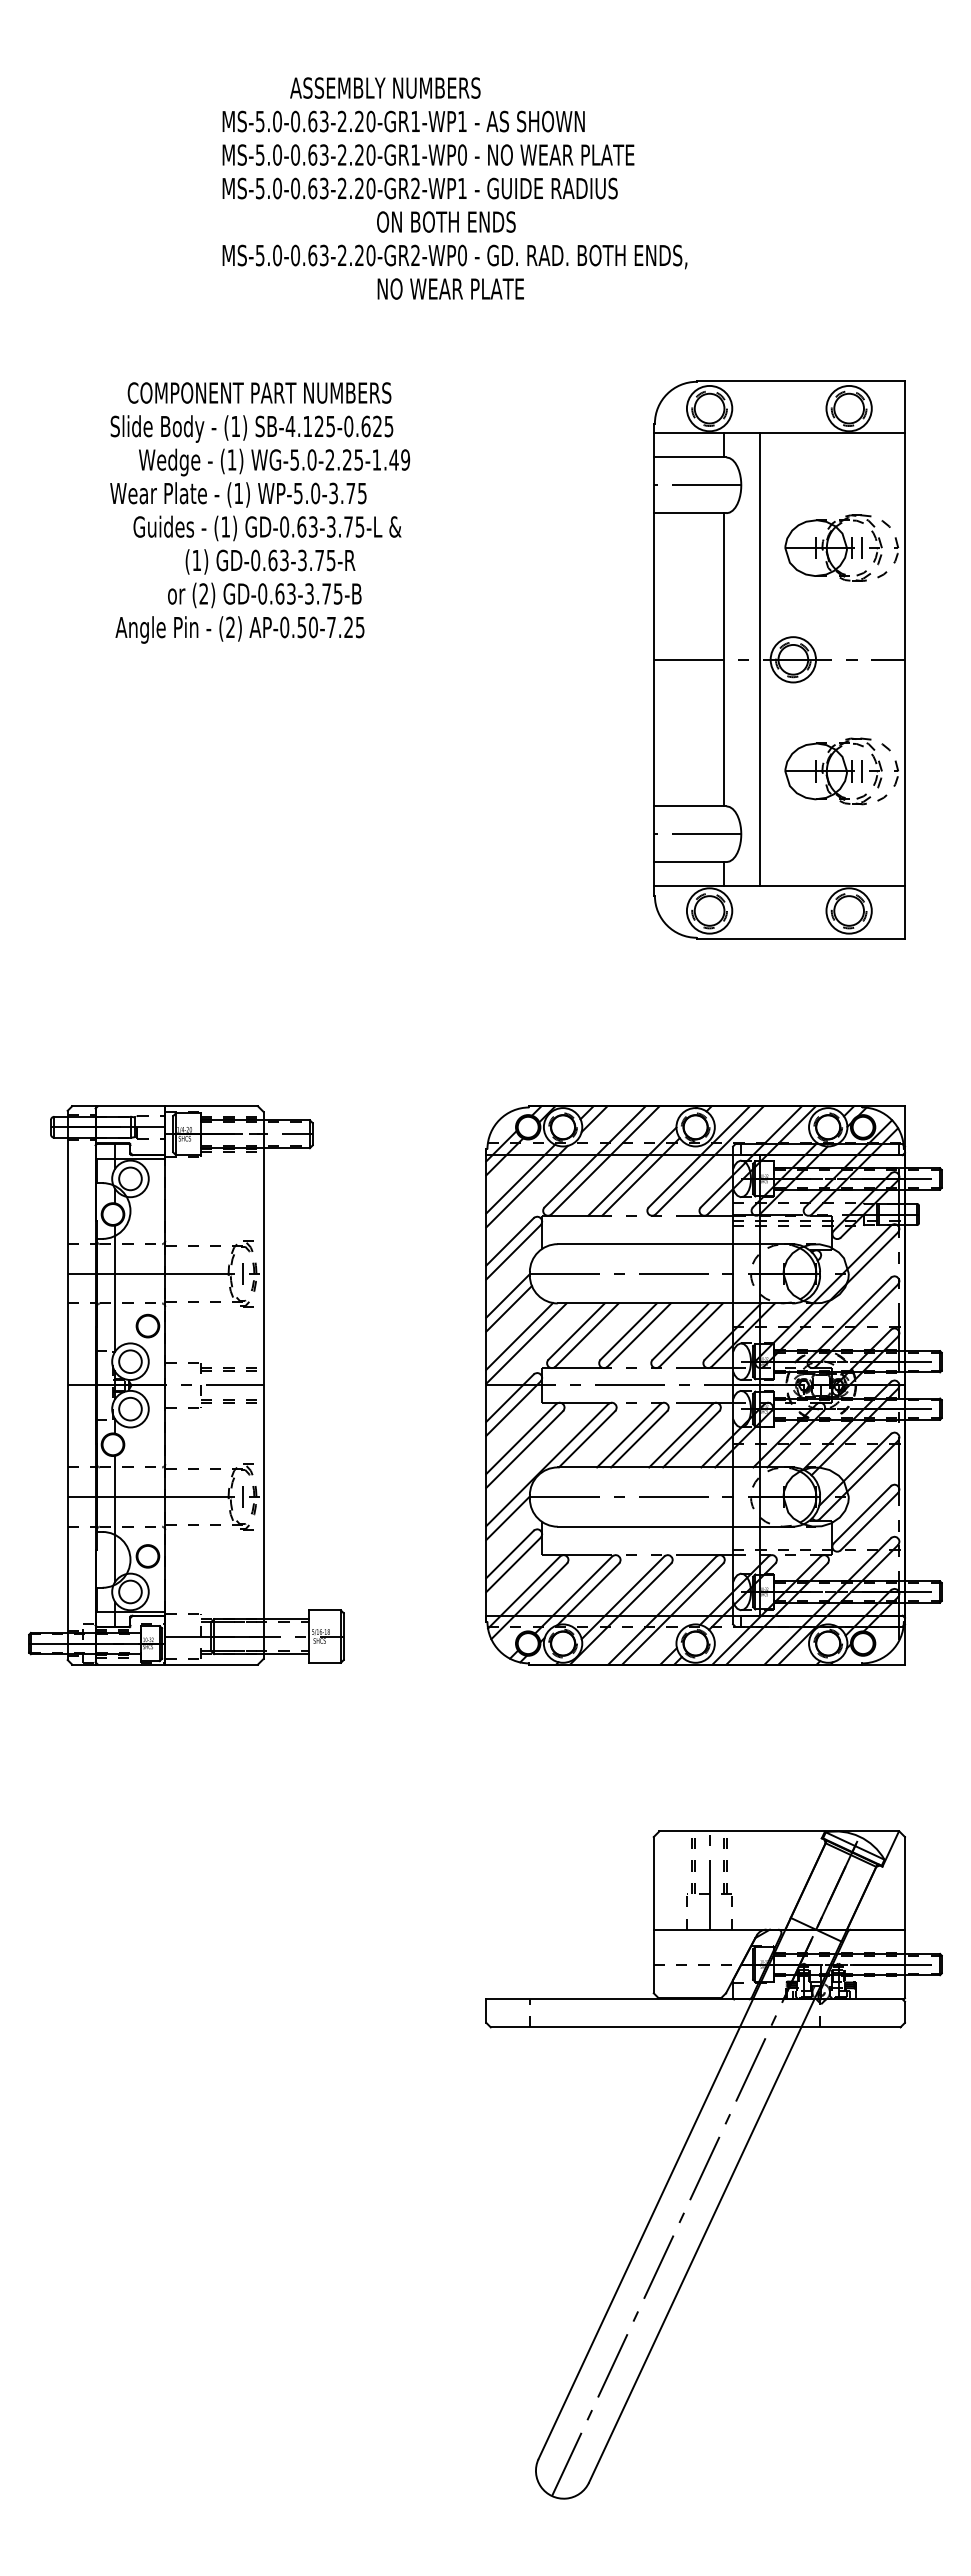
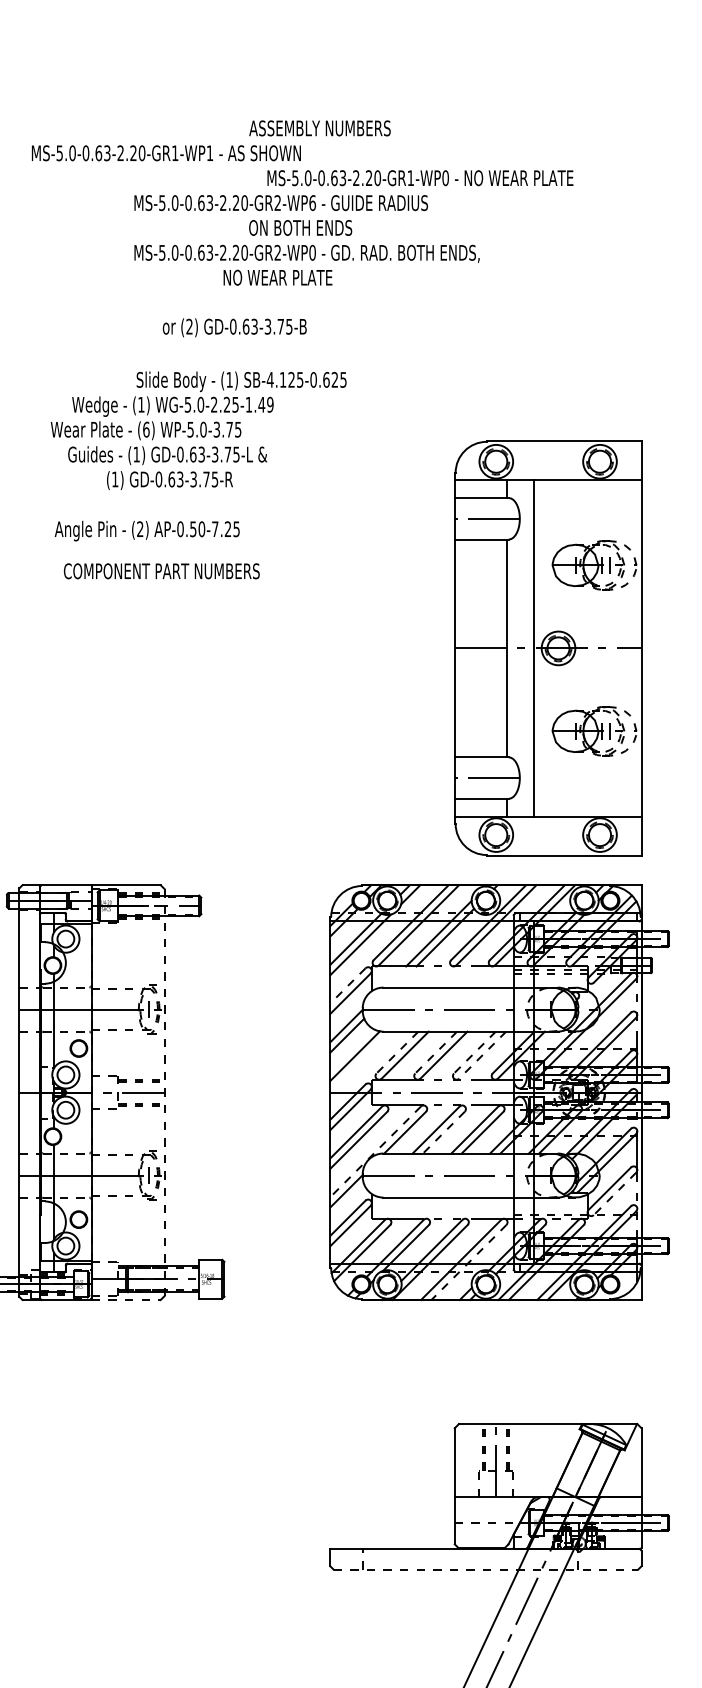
text: (385, 87) -> (320, 127), moved
text: (403, 121) -> (166, 153), moved
text: (428, 154) -> (420, 177), moved
text: (462, 188) -> (312, 203), MS-5.0-0.63-2.20-GR2-WP1 -> MS-5.0-0.63-2.20-GR2-WP6
text: (450, 288) -> (277, 277), moved
text: (259, 392) -> (161, 570), moved
text: (251, 428) -> (241, 381), moved
text: (238, 493) -> (146, 429), (1) -> (6)
text: (264, 595) -> (234, 327), moved
part: (779, 659) -> (548, 648), moved
line: (510, 1241) -> (348, 985), solid -> dashed
line: (576, 1331) -> (397, 1052), solid -> dashed
line: (628, 1331) -> (436, 1052), solid -> dashed
line: (680, 1331) -> (474, 1052), solid -> dashed
line: (691, 1335) -> (482, 1055), solid -> dashed
line: (526, 1343) -> (360, 1061), removed
line: (263, 1385) -> (164, 1092), solid -> dashed
line: (639, 1439) -> (444, 1132), solid -> dashed
line: (546, 1465) -> (375, 1152), solid -> dashed
line: (869, 1522) -> (615, 1194), solid -> dashed
line: (672, 1614) -> (468, 1262), solid -> dashed
line: (212, 1664) -> (126, 1299), solid -> dashed
line: (695, 2027) -> (485, 1569), solid -> dashed

